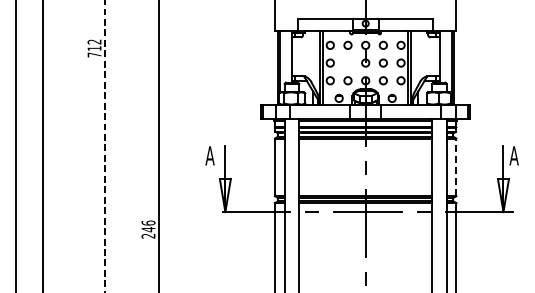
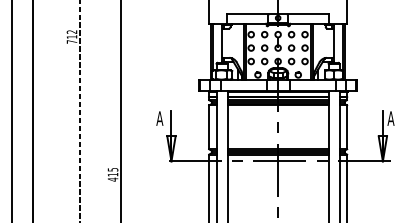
circle: (347, 62) -> (264, 47), added
line: (456, 167) -> (347, 127), dashed -> solid
text: (148, 229) -> (113, 174), 246 -> 415

